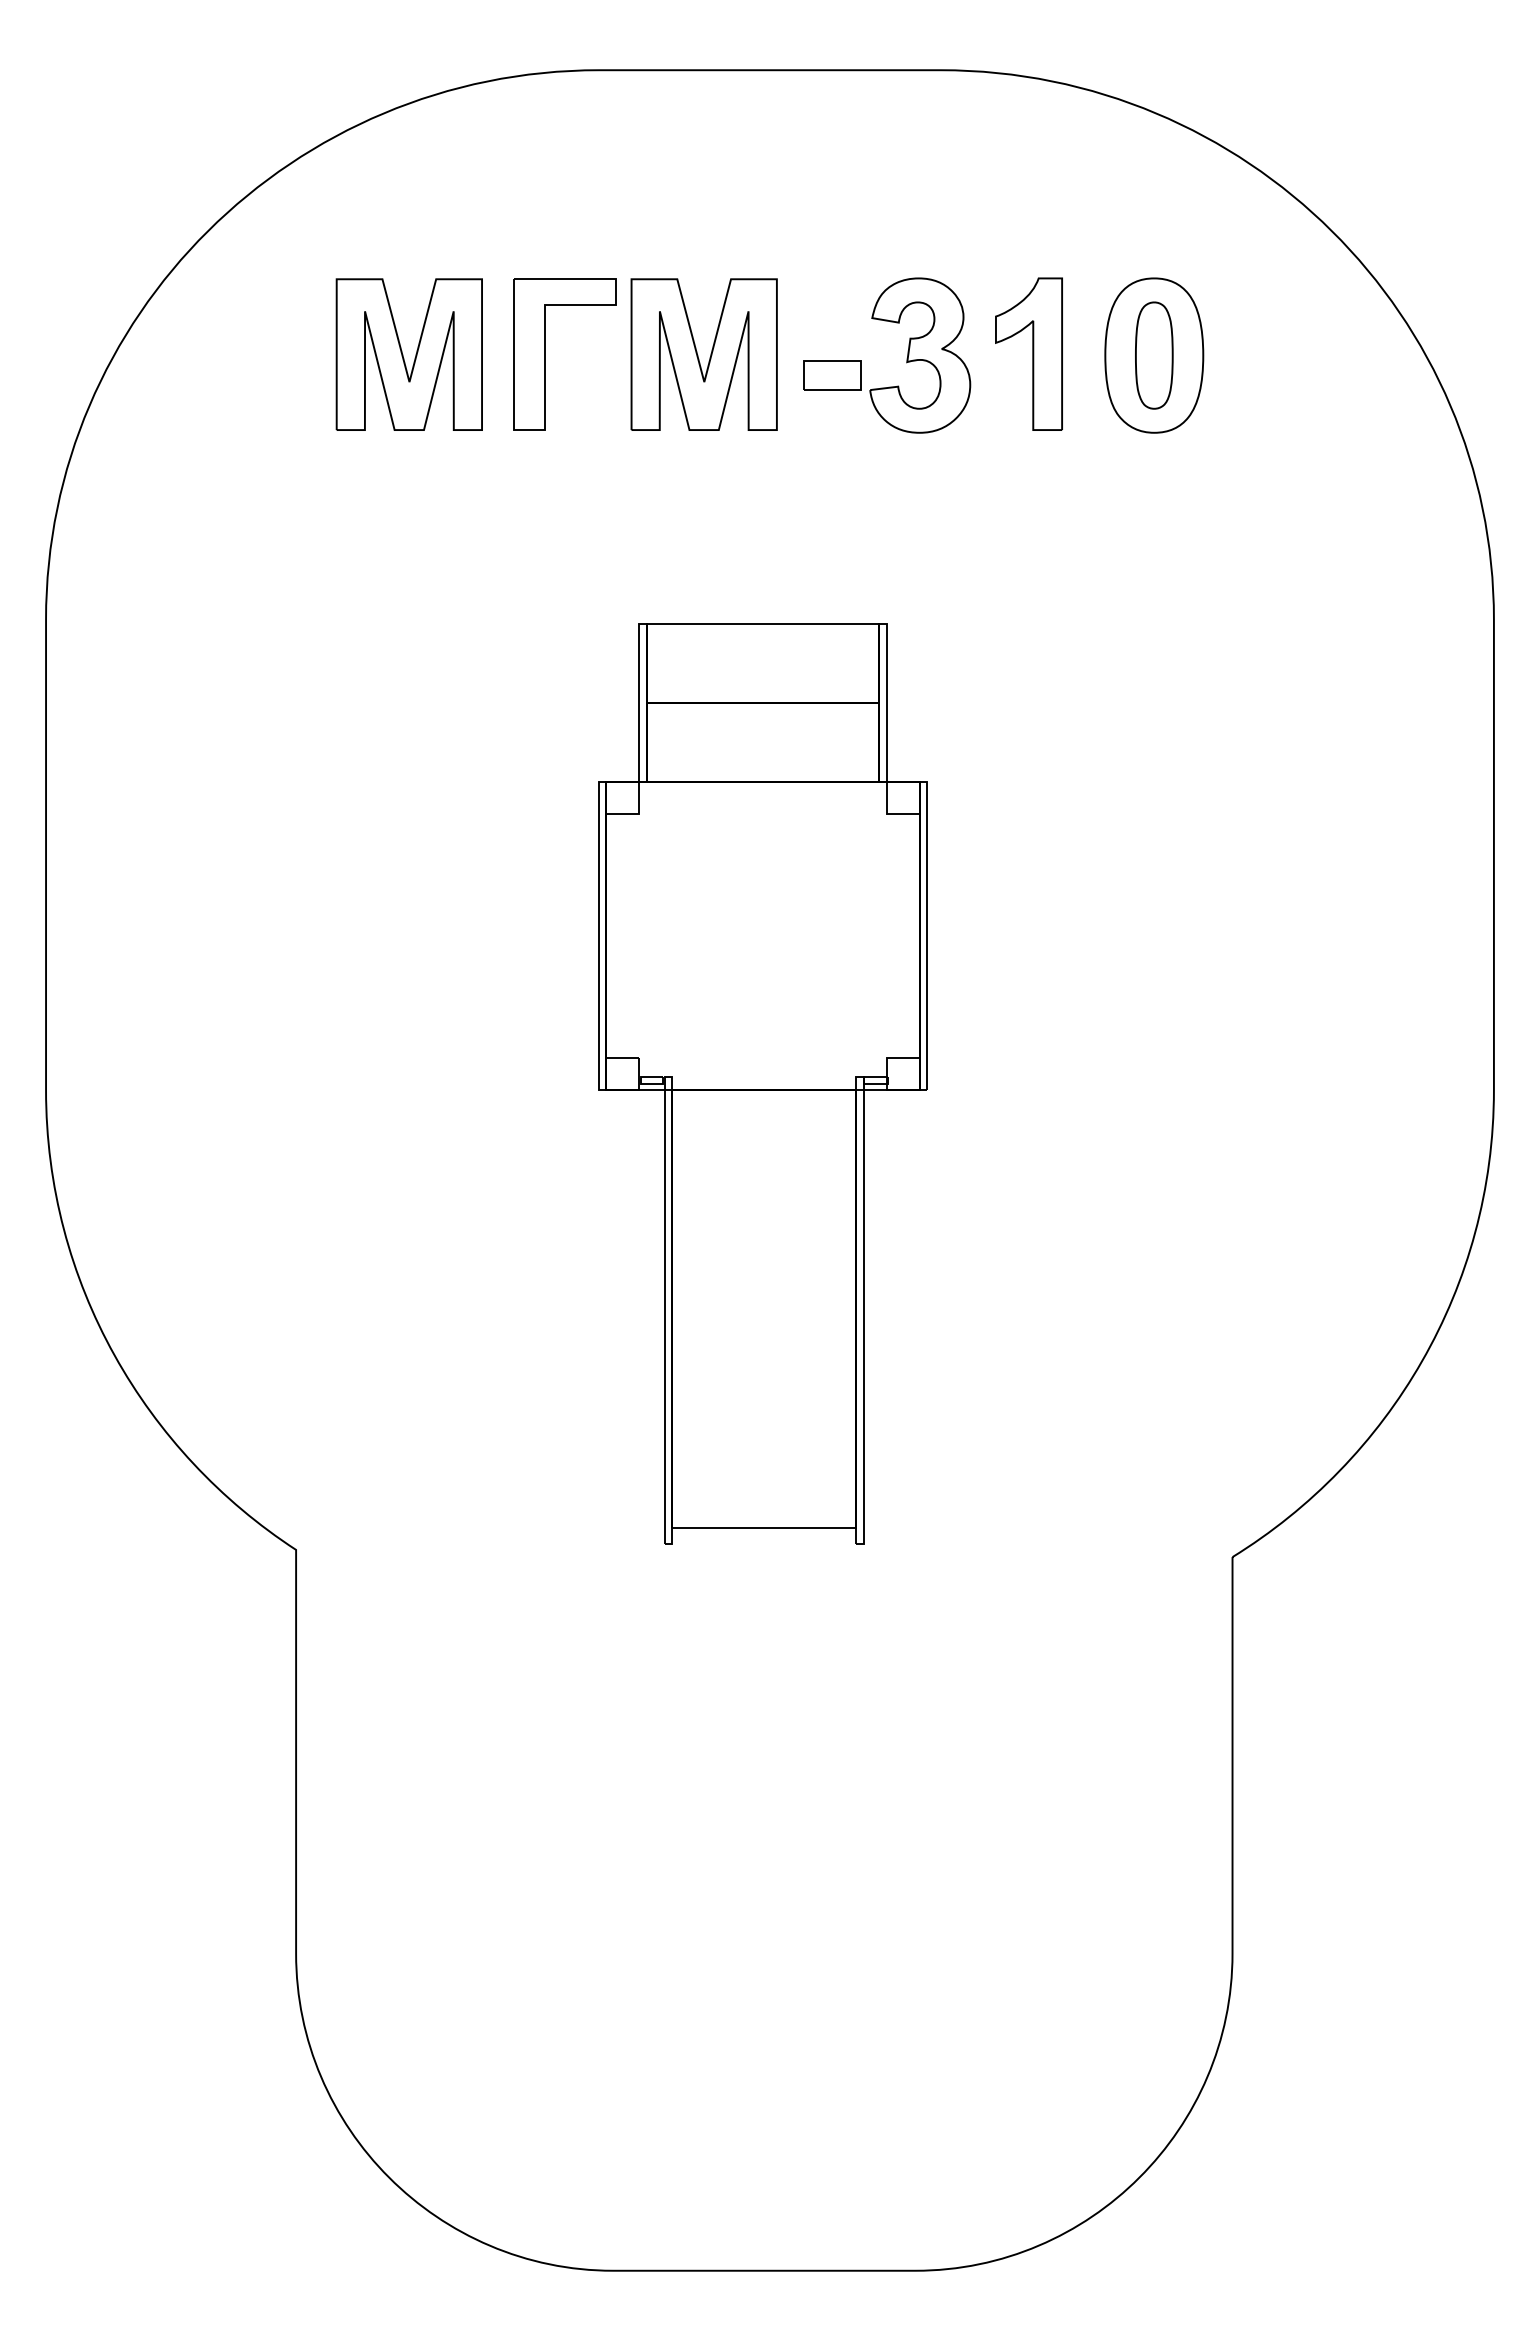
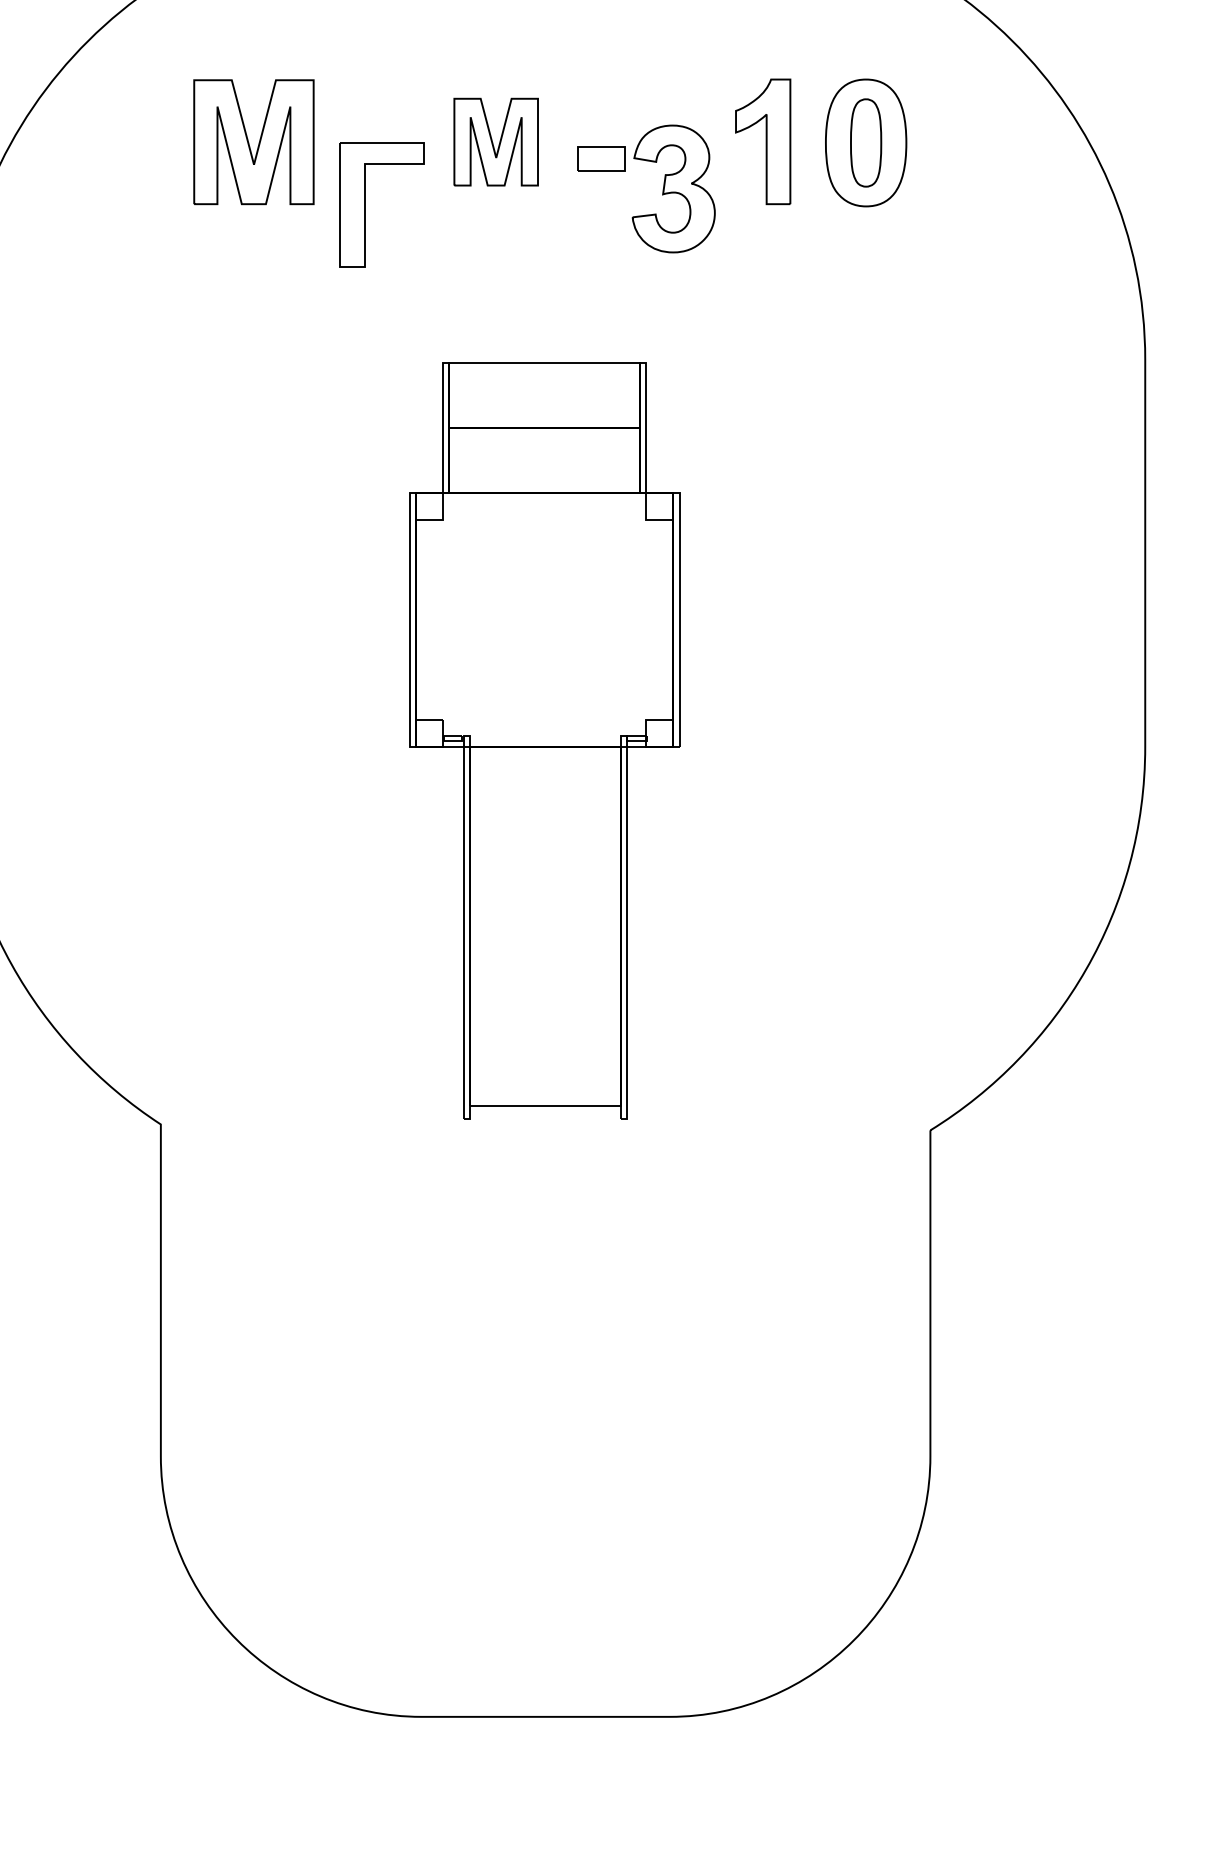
part: (545, 354) -> (365, 204), moved
part: (703, 354) -> (495, 142), size x0.7
part: (920, 355) -> (673, 188), moved

